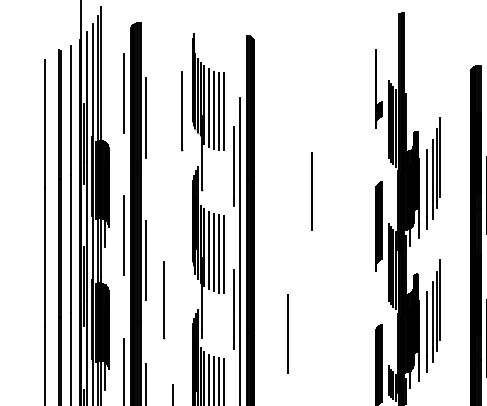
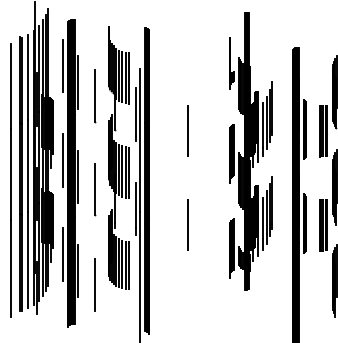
line: (181, 112) -> (95, 96), moved
line: (163, 299) -> (95, 189), moved
line: (287, 332) -> (187, 224), moved

